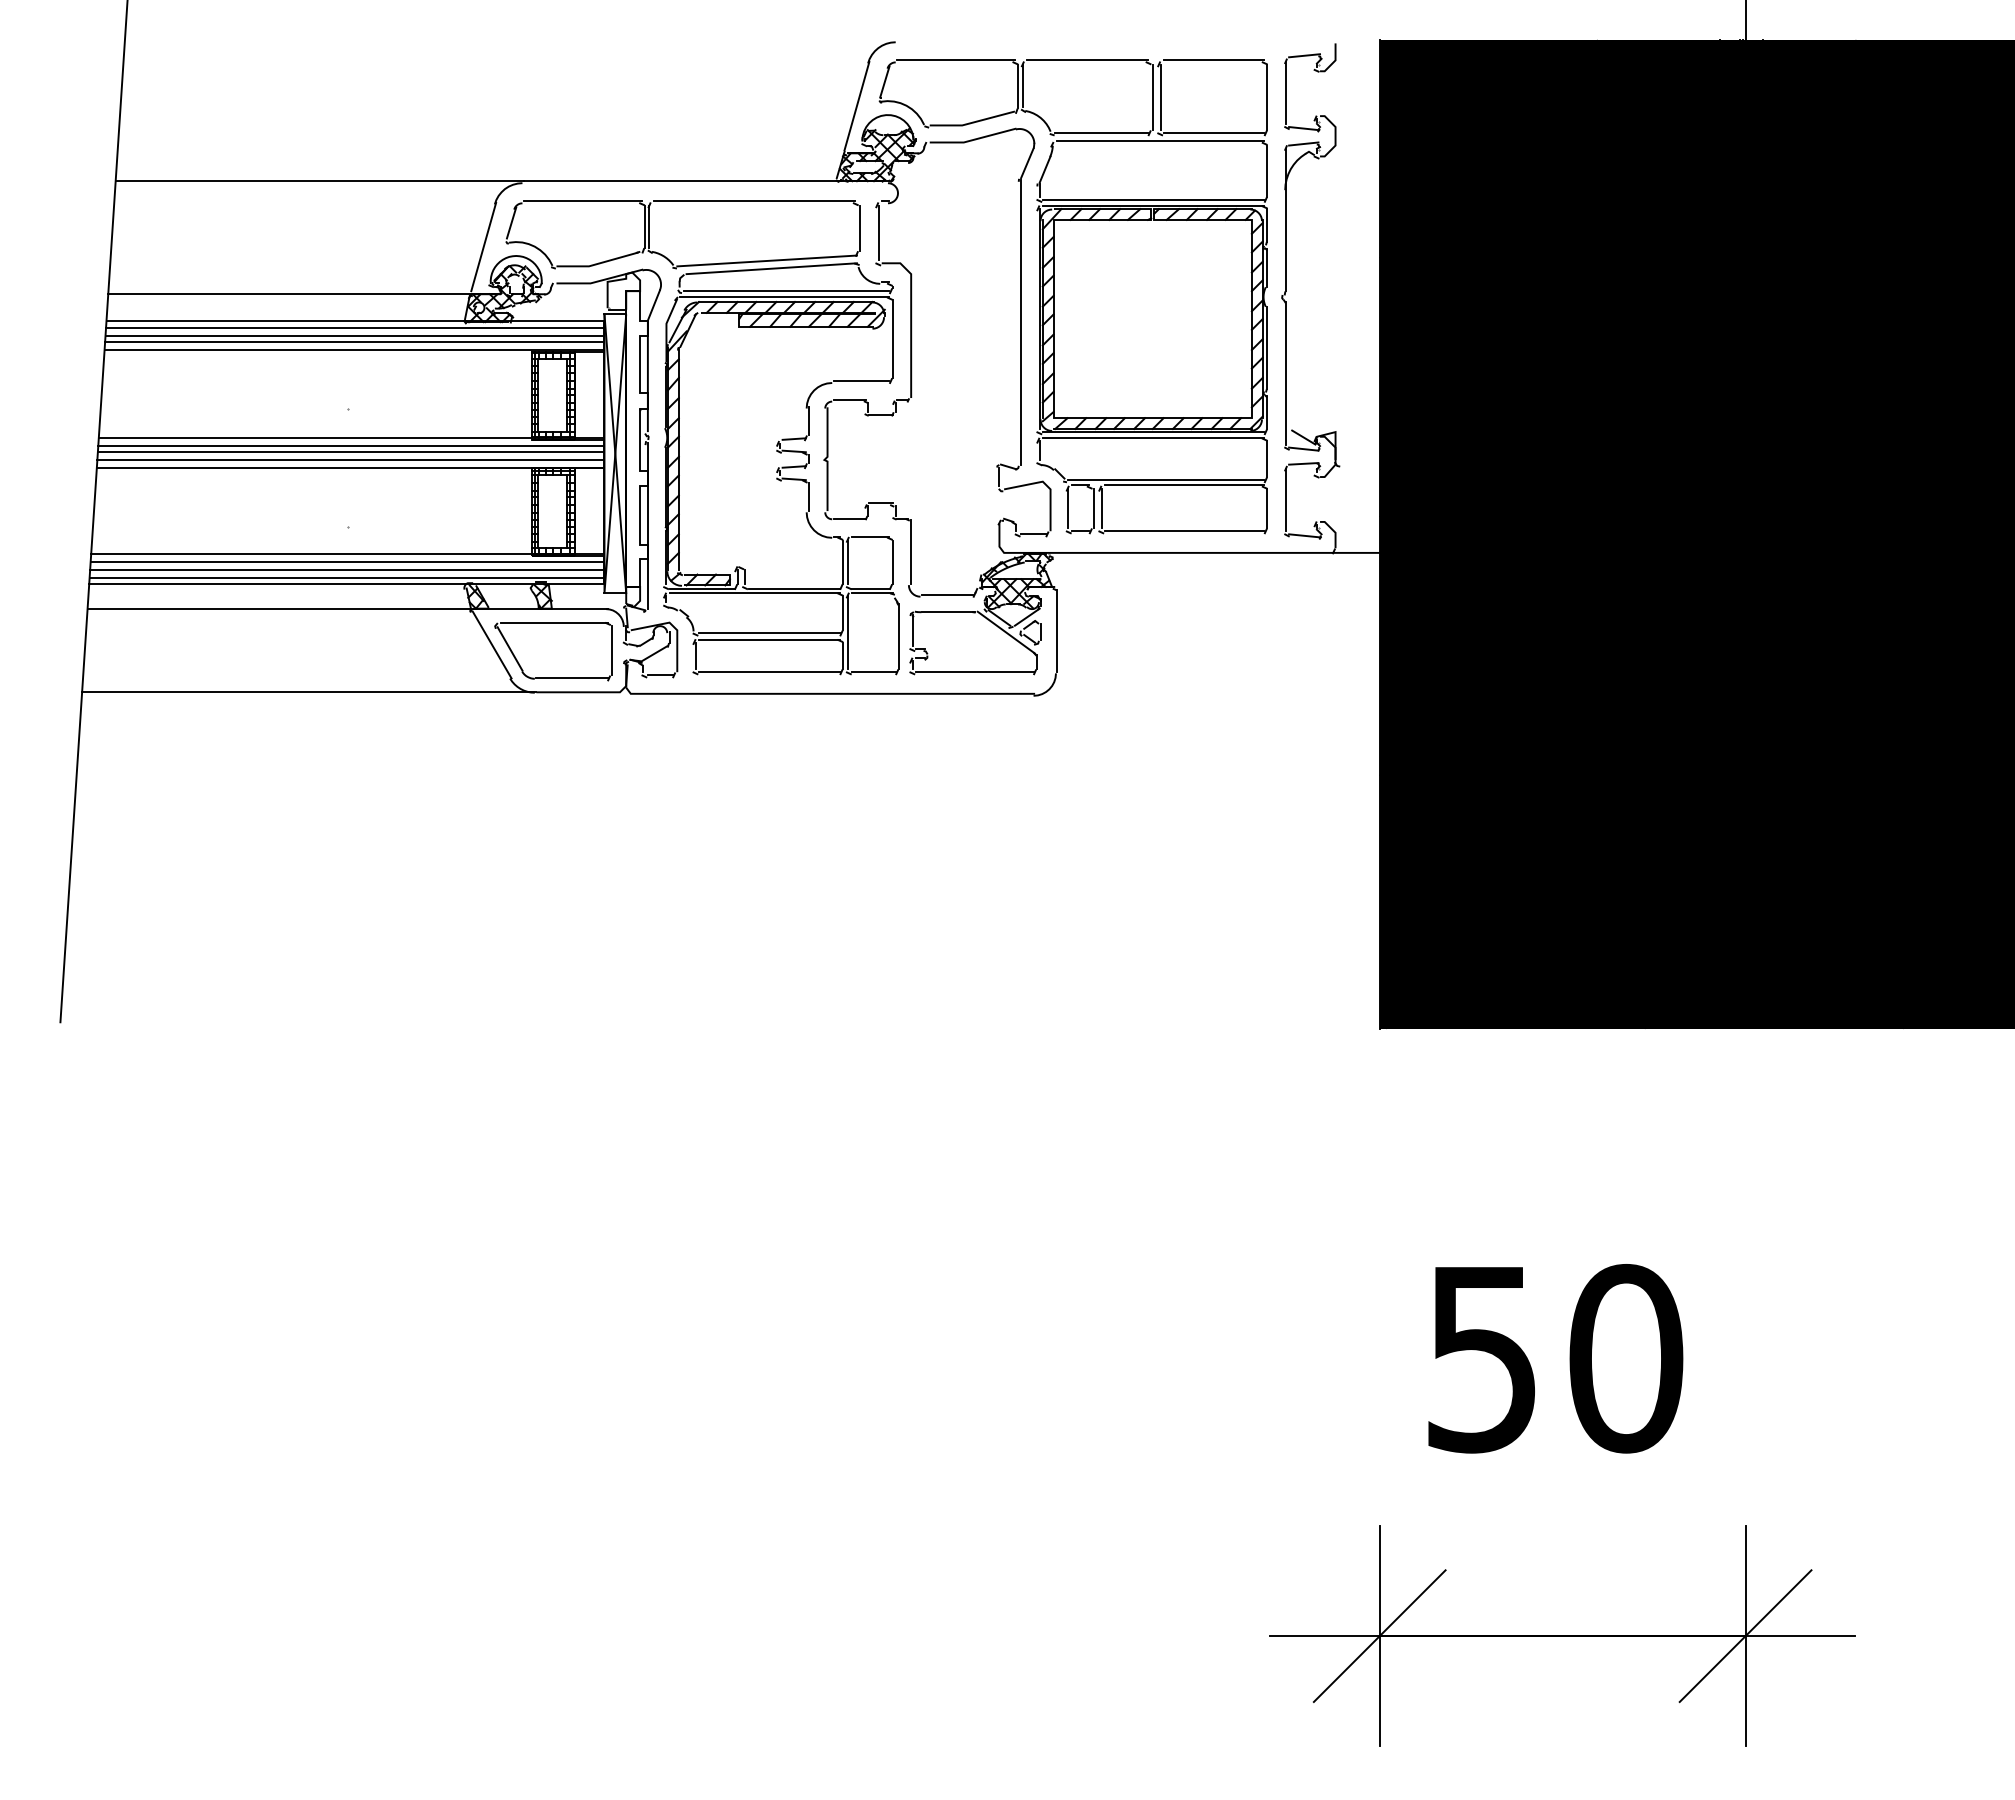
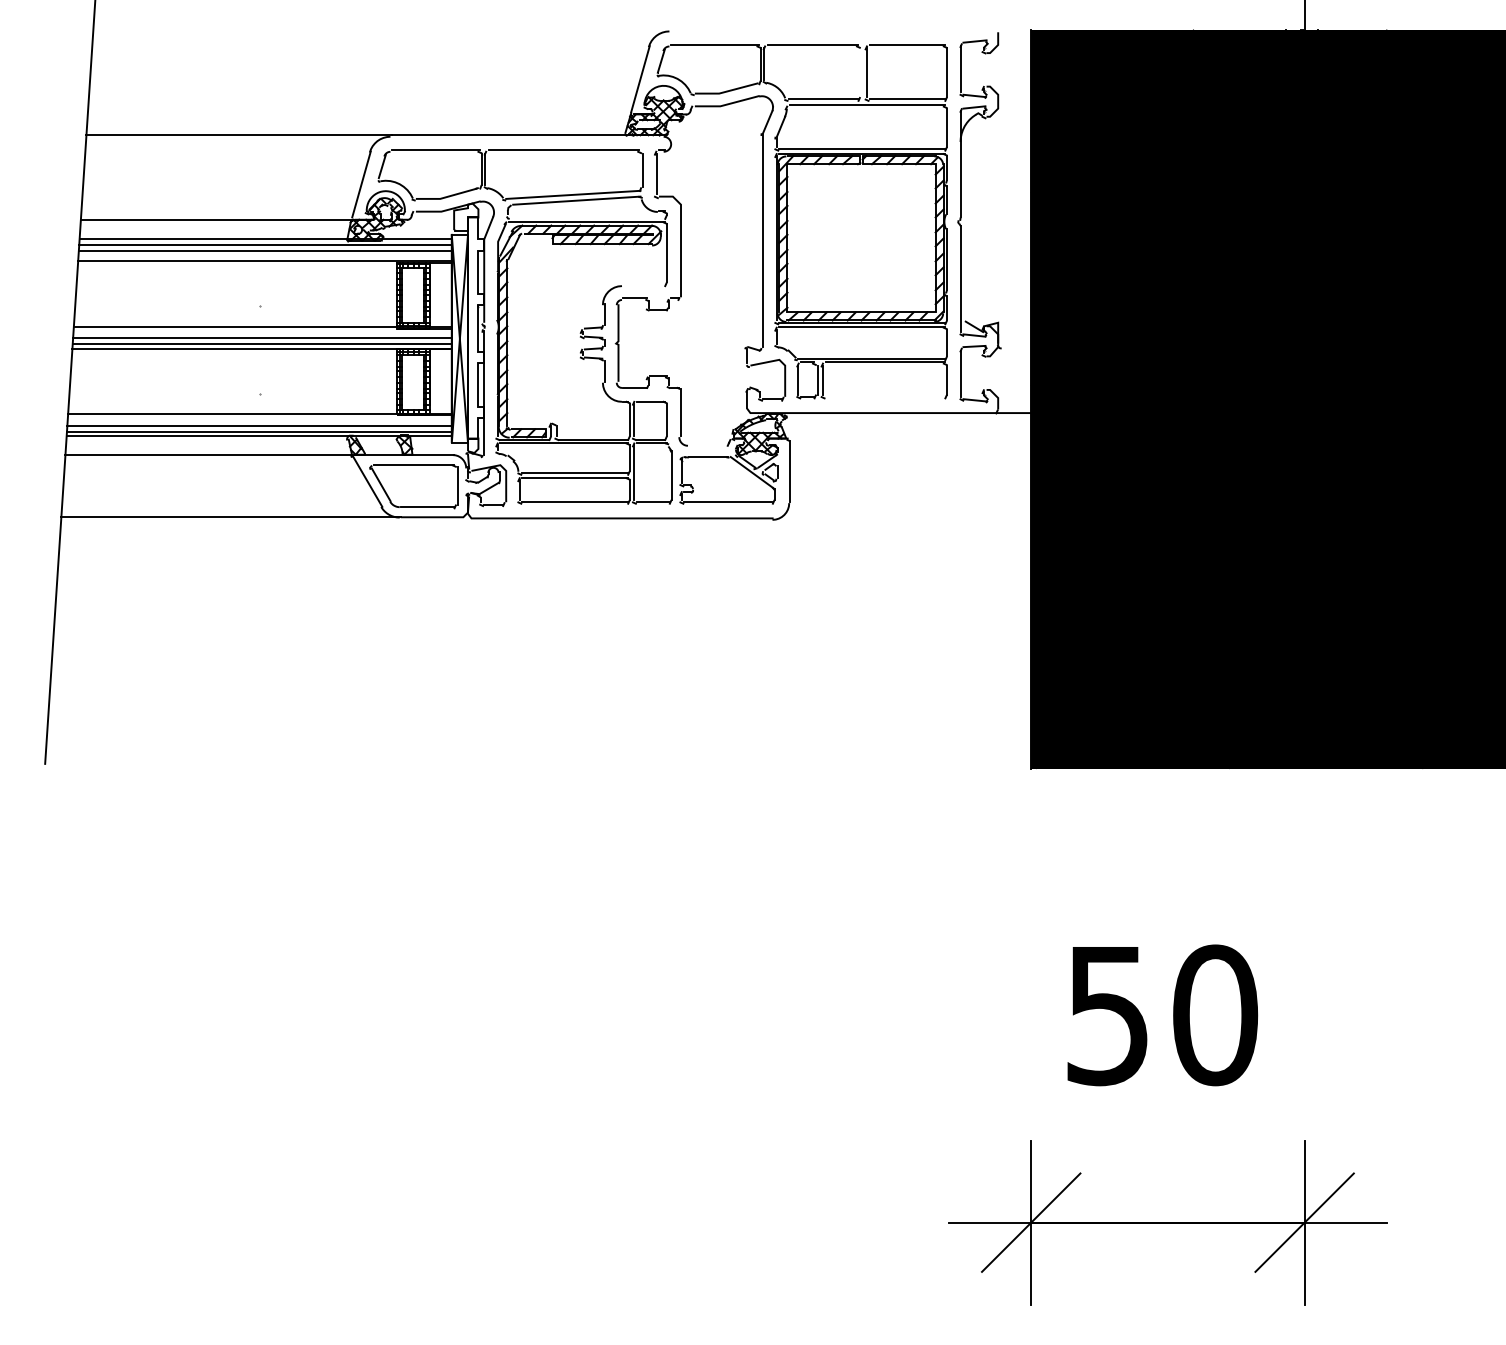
line: (1152, 97) -> (861, 72), removed
line: (786, 291) -> (587, 217), removed
line: (354, 342) -> (264, 255), removed
line: (861, 381) -> (643, 284), removed
line: (351, 446) -> (262, 333), removed
line: (1184, 531) -> (885, 397), removed
line: (347, 562) -> (259, 420), removed
line: (947, 594) -> (708, 444), removed

